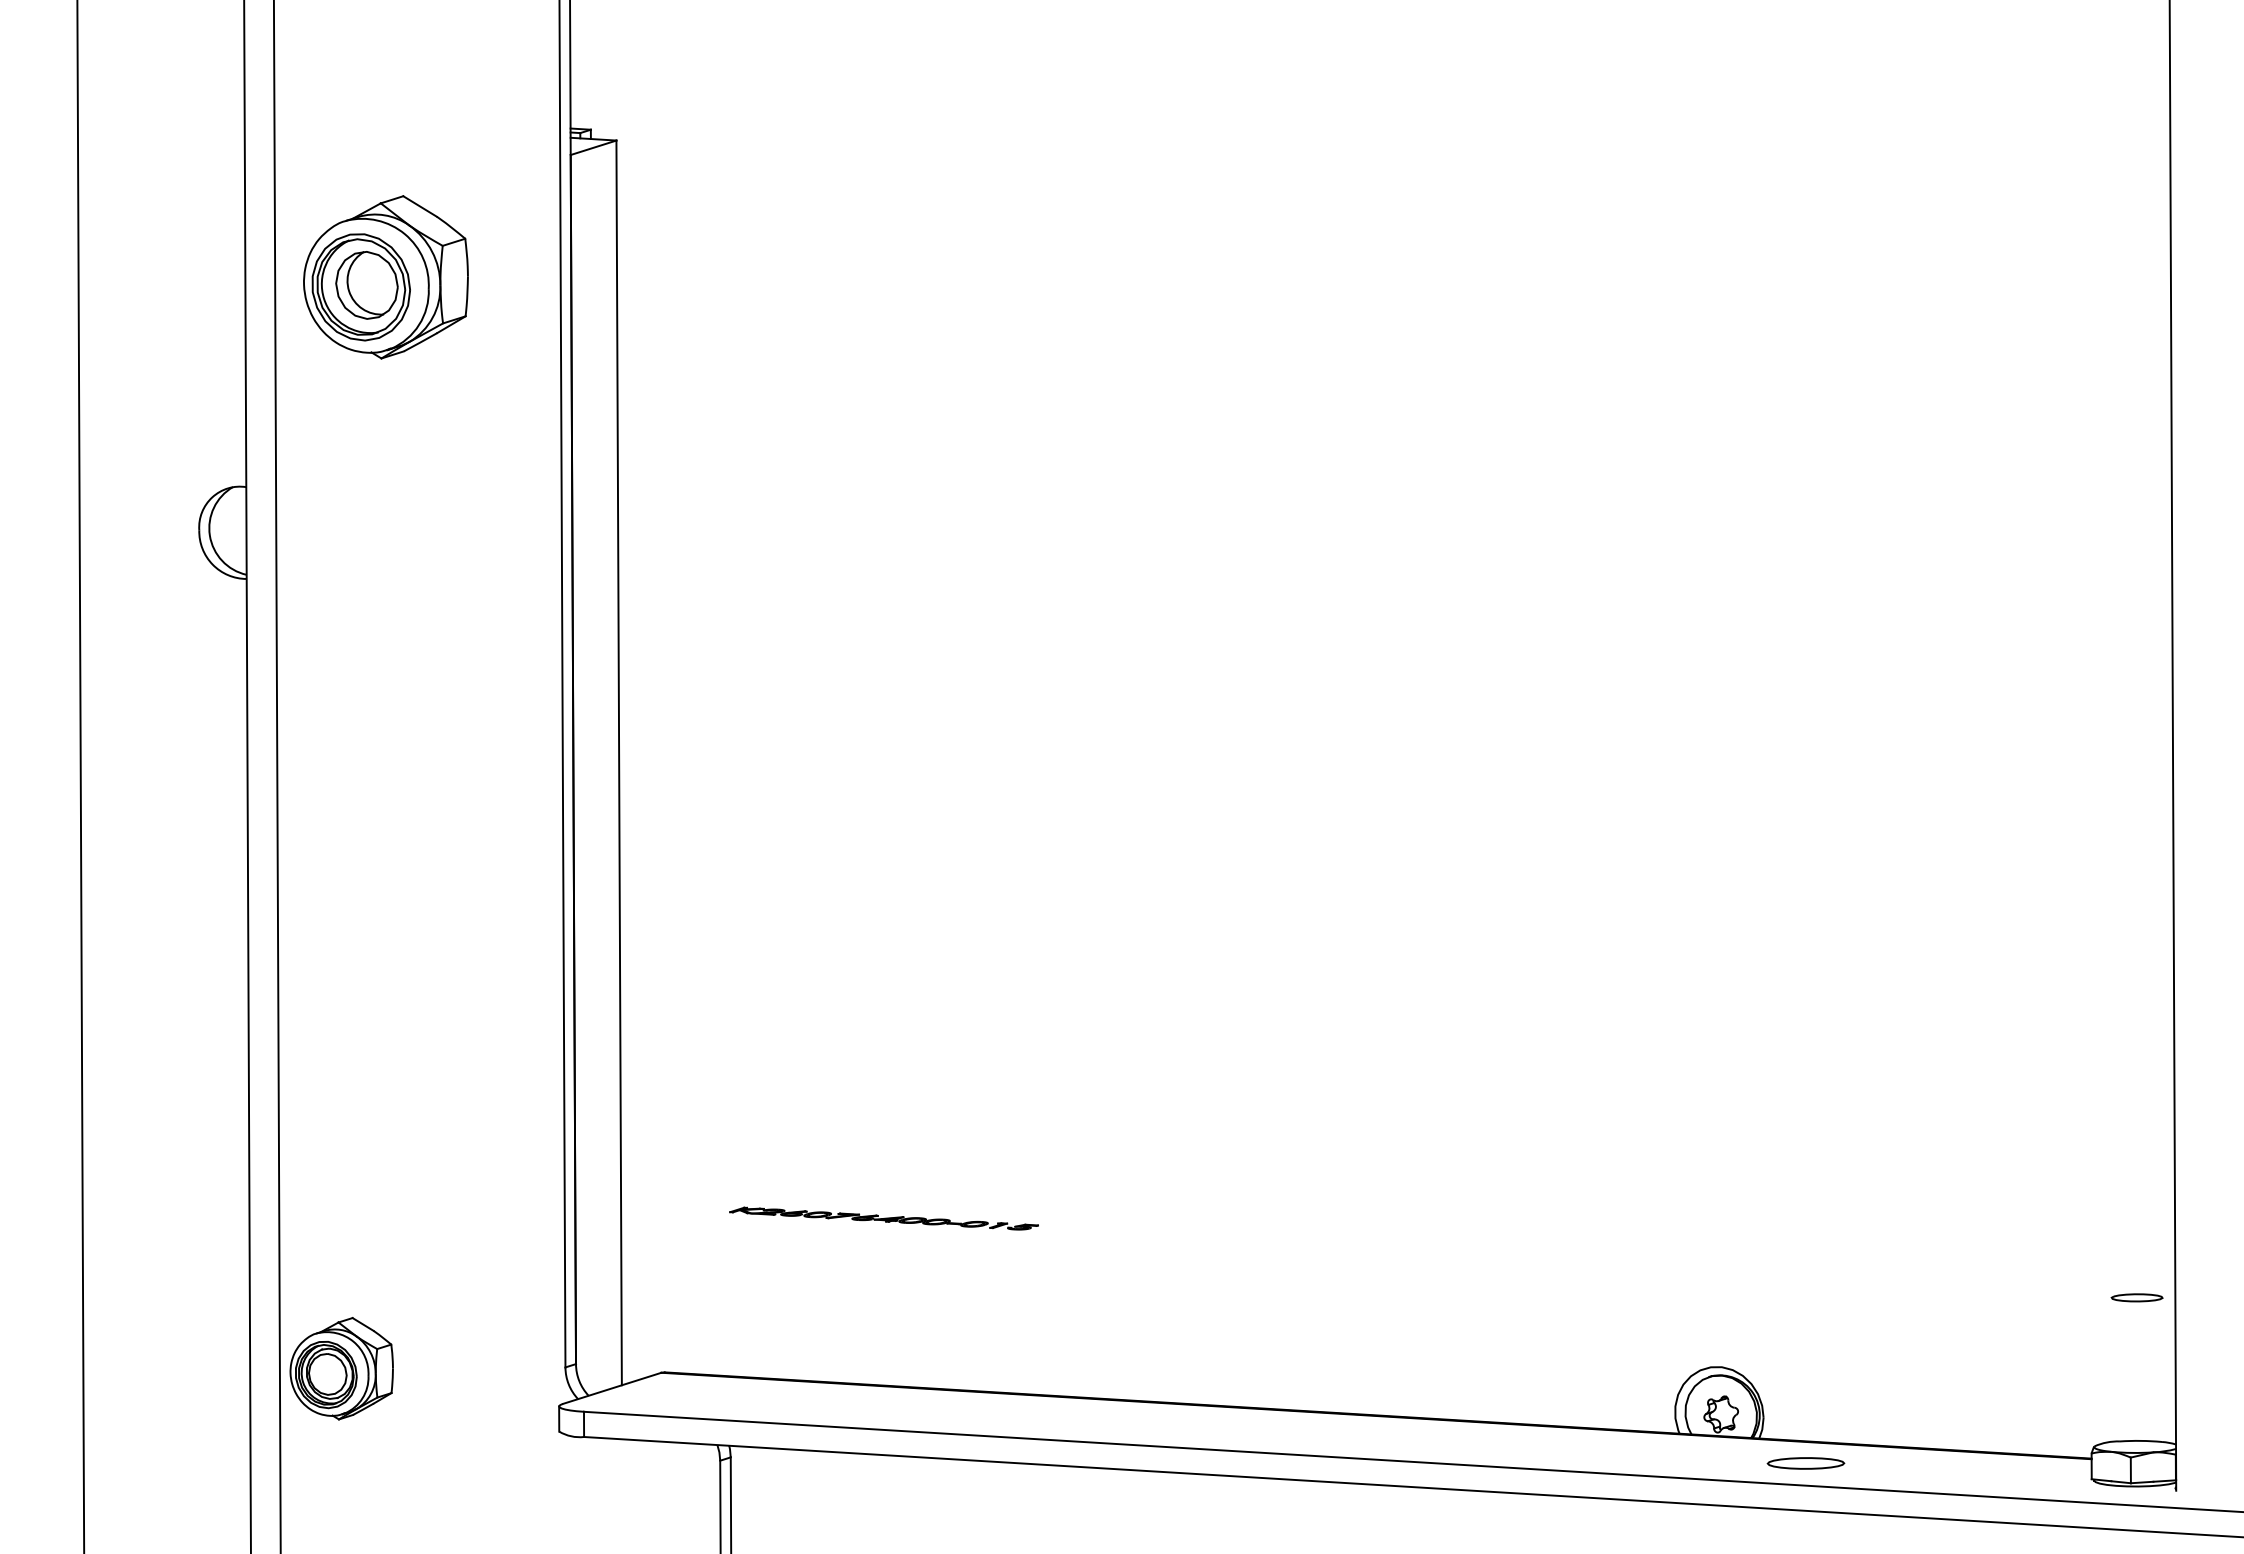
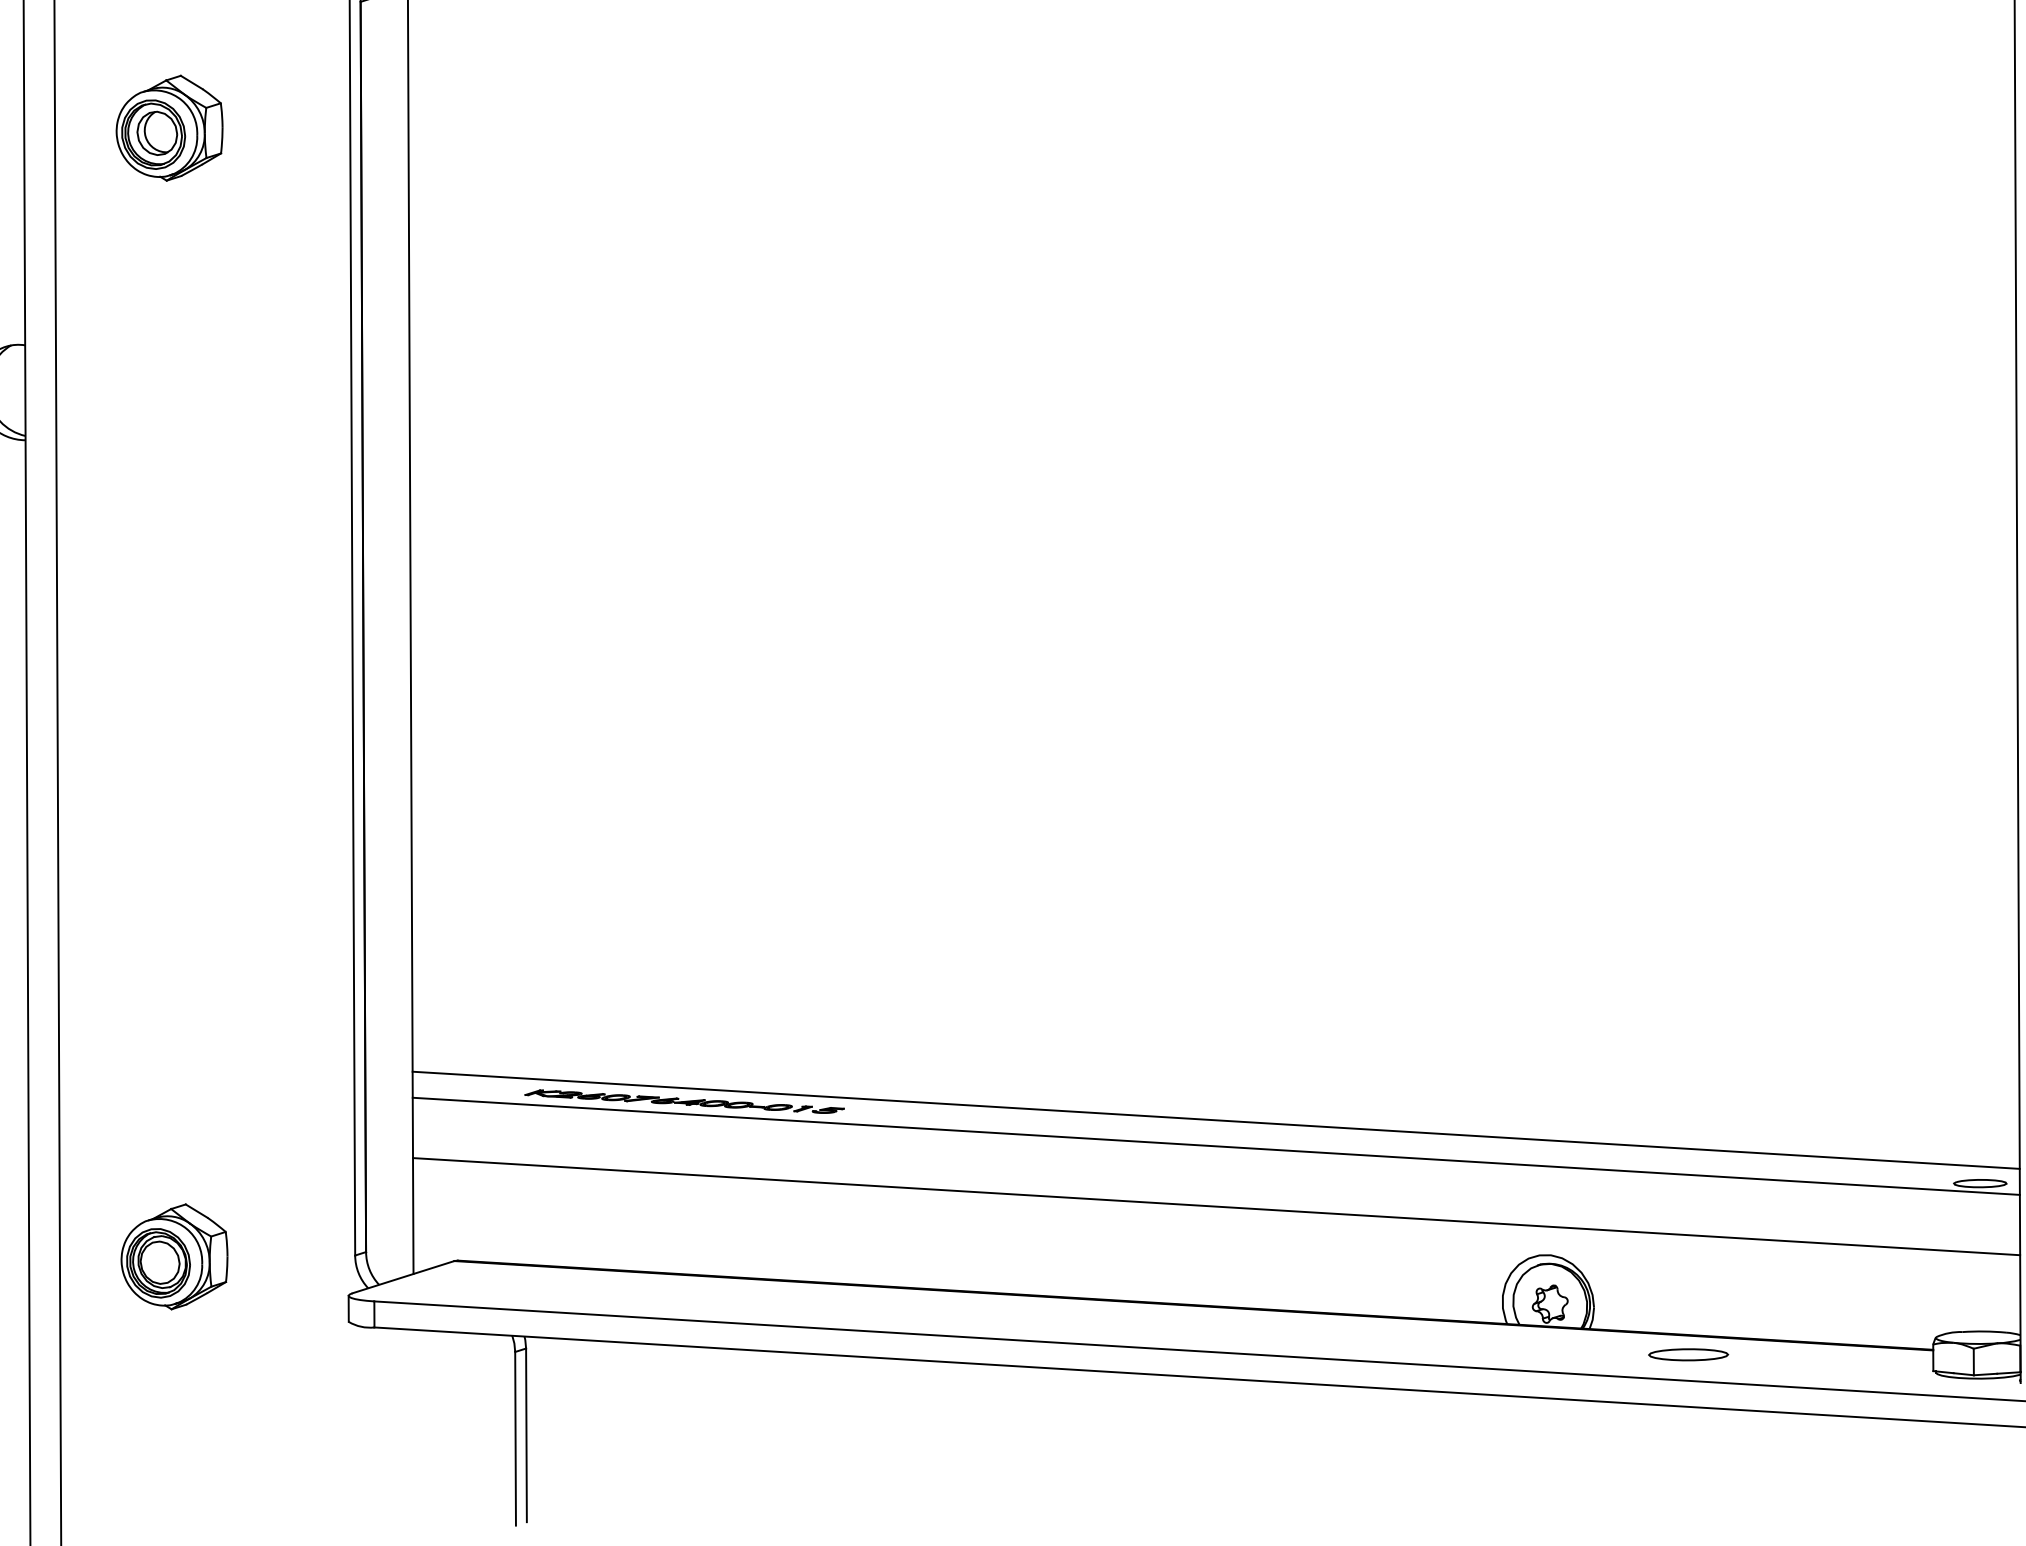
part: (385, 276) -> (169, 127), size x0.62
line: (1398, 1236) -> (1216, 1120), added
line: (1398, 1261) -> (1216, 1145), added
line: (1398, 1320) -> (1216, 1207), added
part: (341, 1368) -> (174, 1256), moved
part: (1805, 1463) -> (1688, 1354), moved

